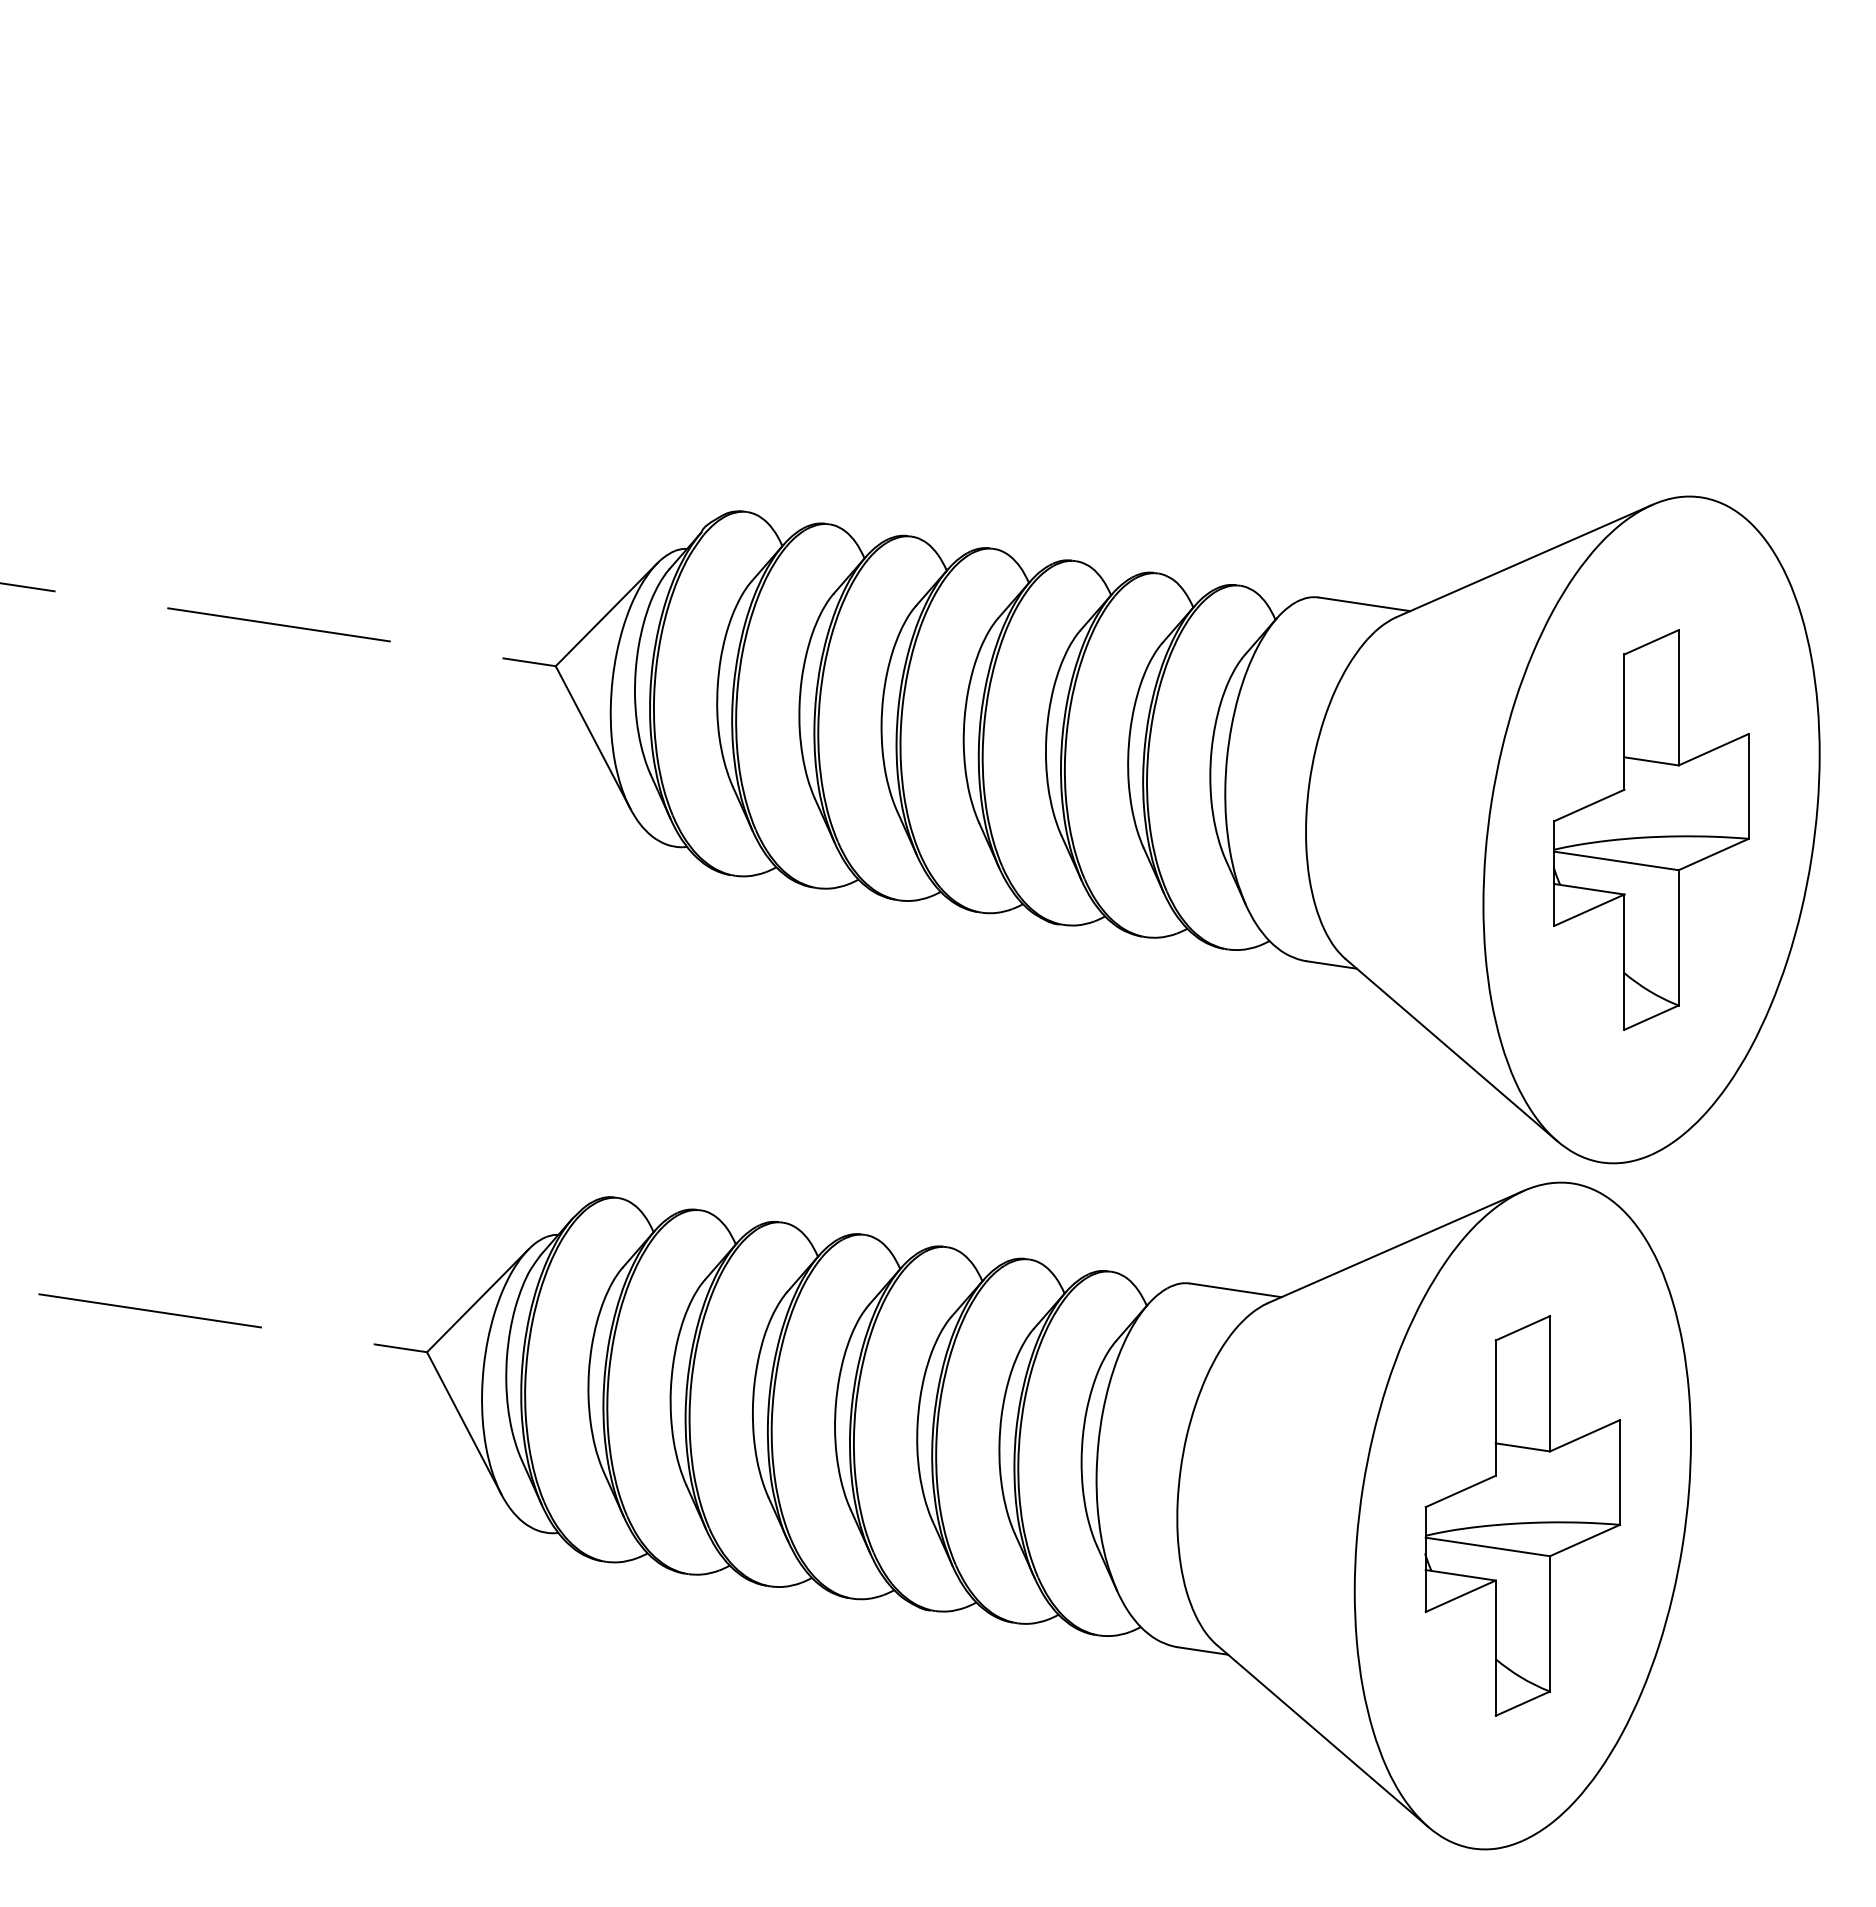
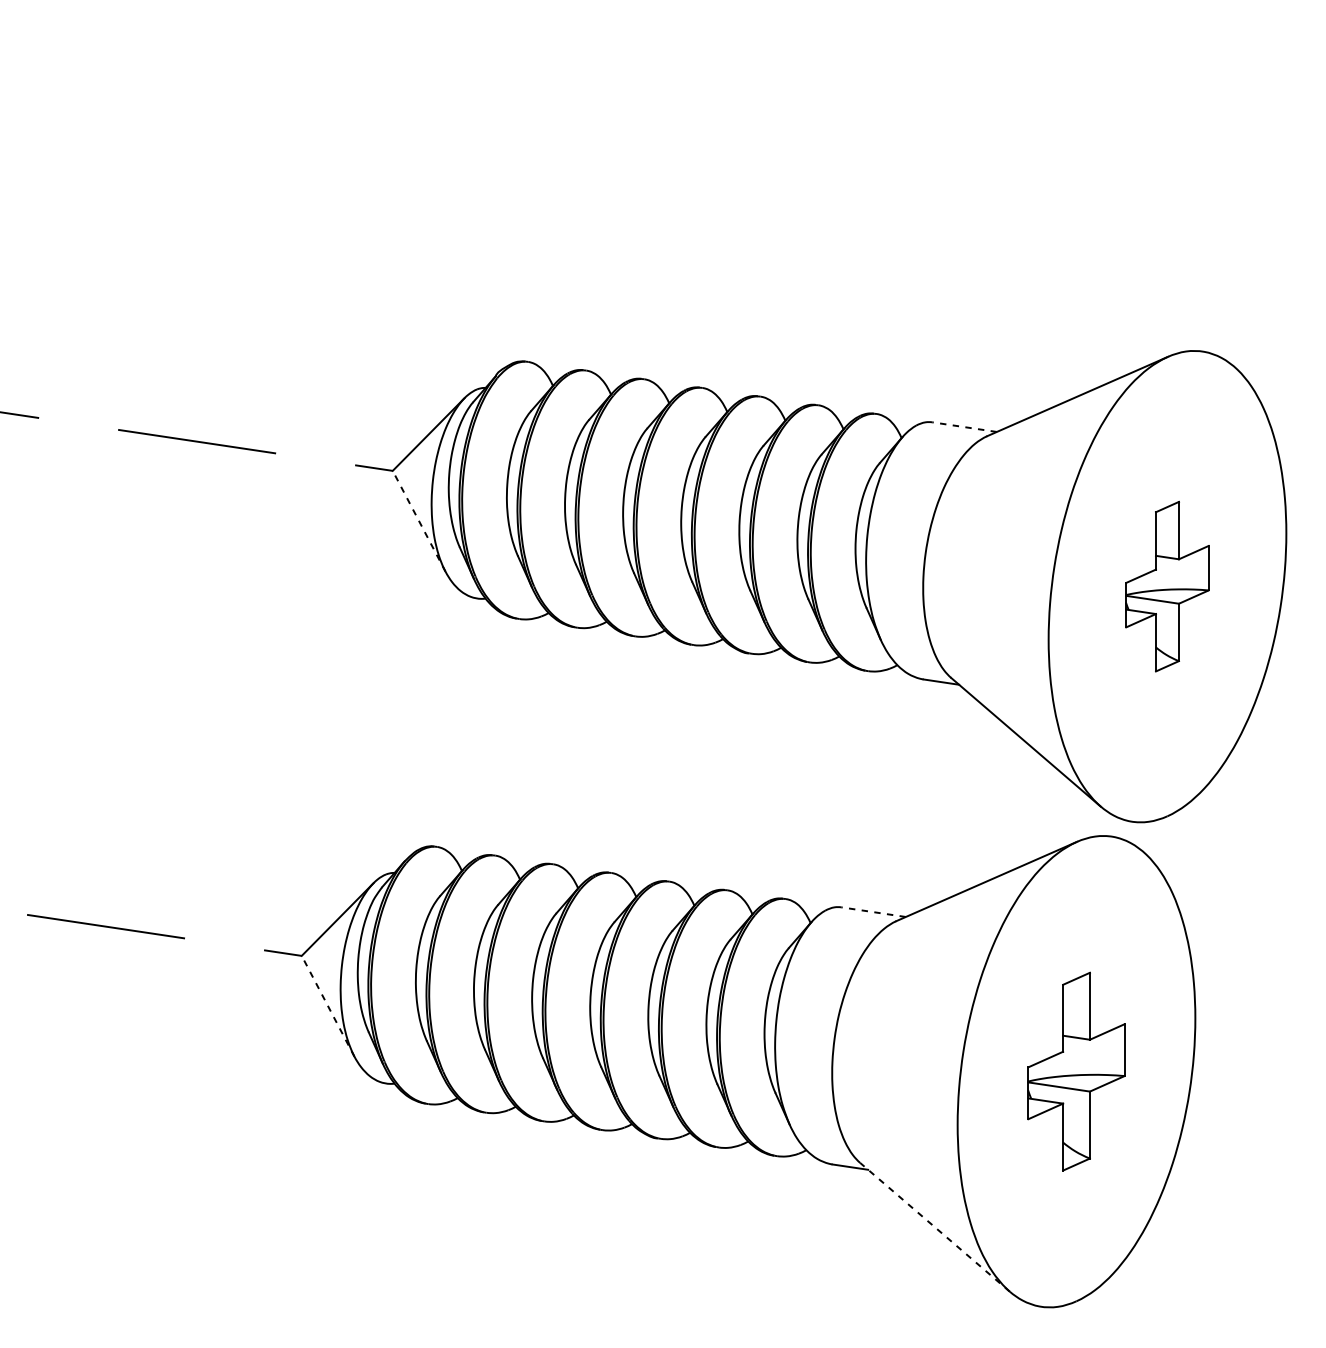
line: (1364, 604) -> (964, 427), solid -> dashed
line: (593, 737) -> (419, 521), solid -> dashed
part: (1651, 829) -> (1167, 586), size x0.6
line: (1235, 1290) -> (873, 912), solid -> dashed
line: (464, 1423) -> (328, 1006), solid -> dashed
part: (1522, 1515) -> (1076, 1071), size x0.7
line: (1322, 1736) -> (934, 1227), solid -> dashed

